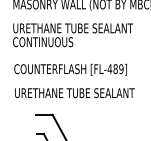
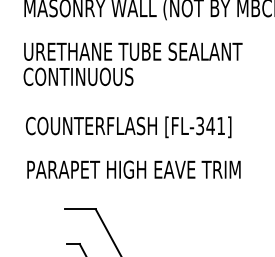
text: (115, 69) -> (210, 126), [FL-489] -> [FL-341]
text: (74, 93) -> (135, 170), URETHANE TUBE SEALANT -> PARAPET HIGH EAVE TRIM

